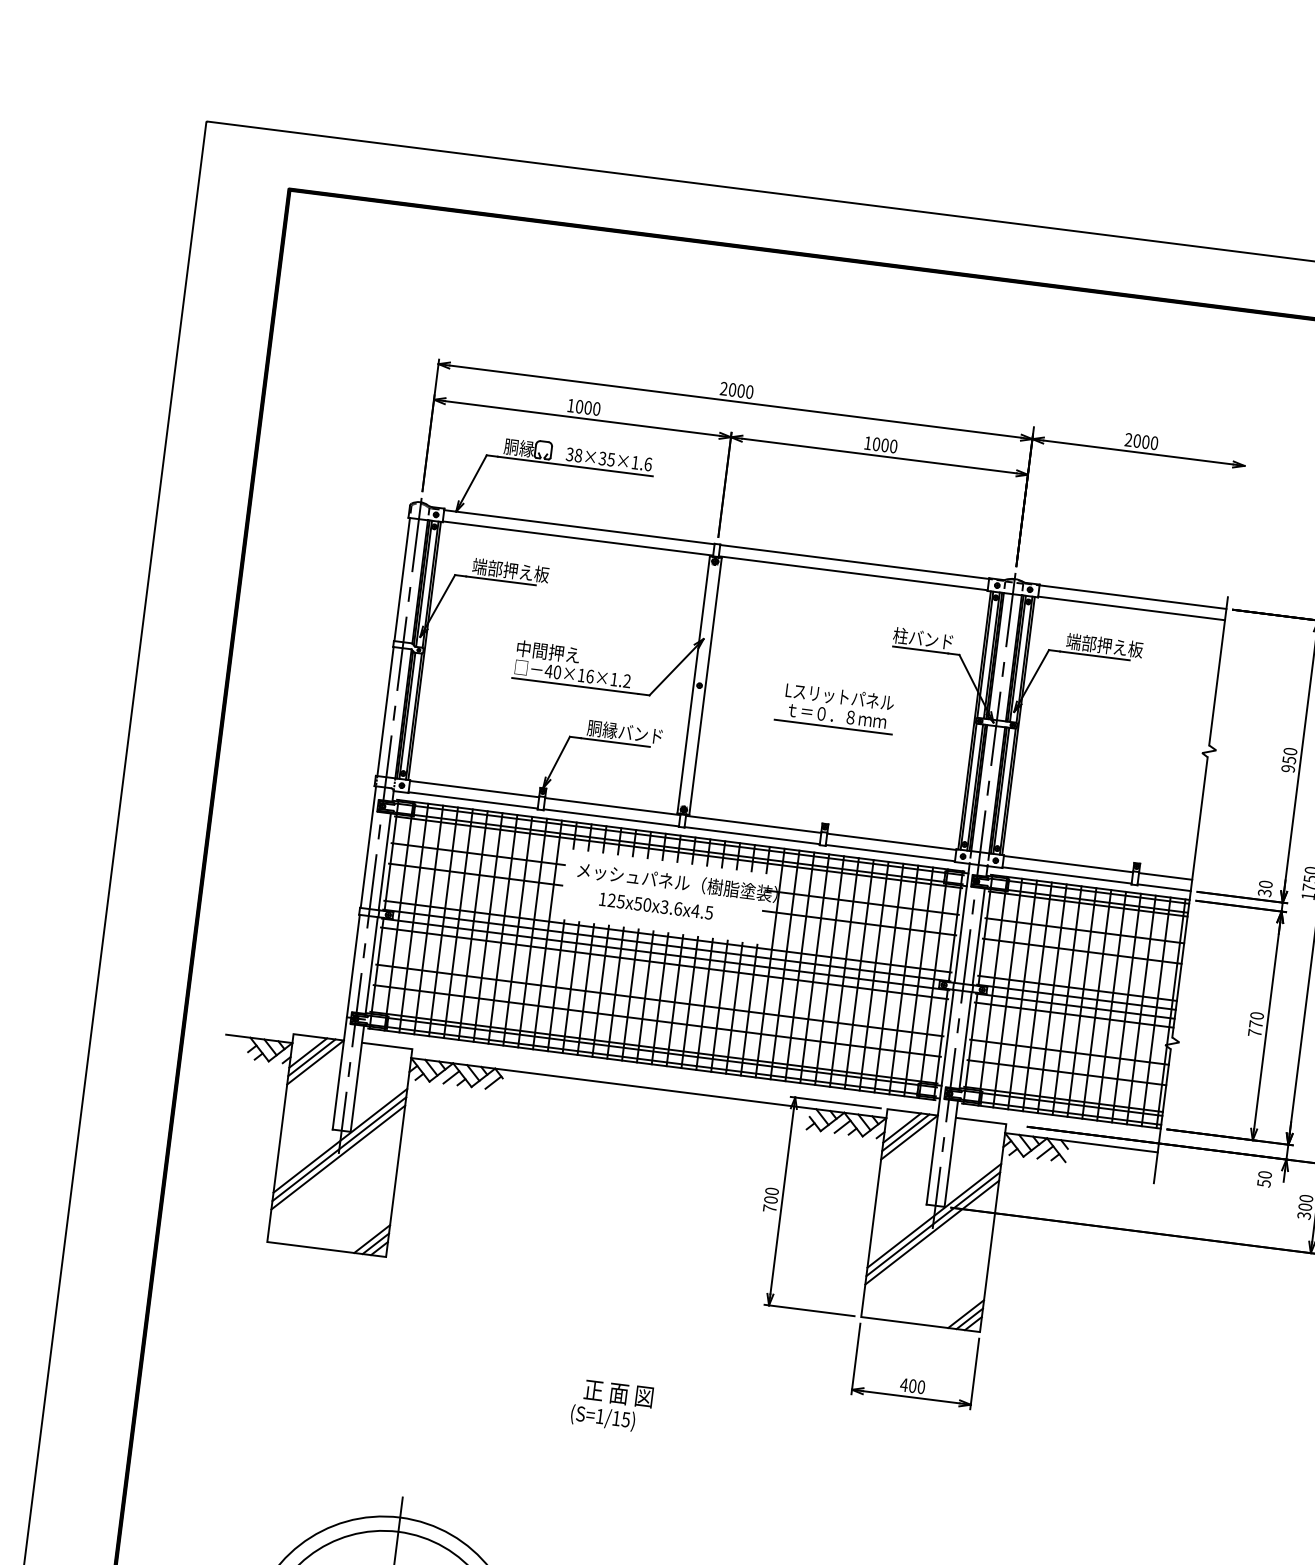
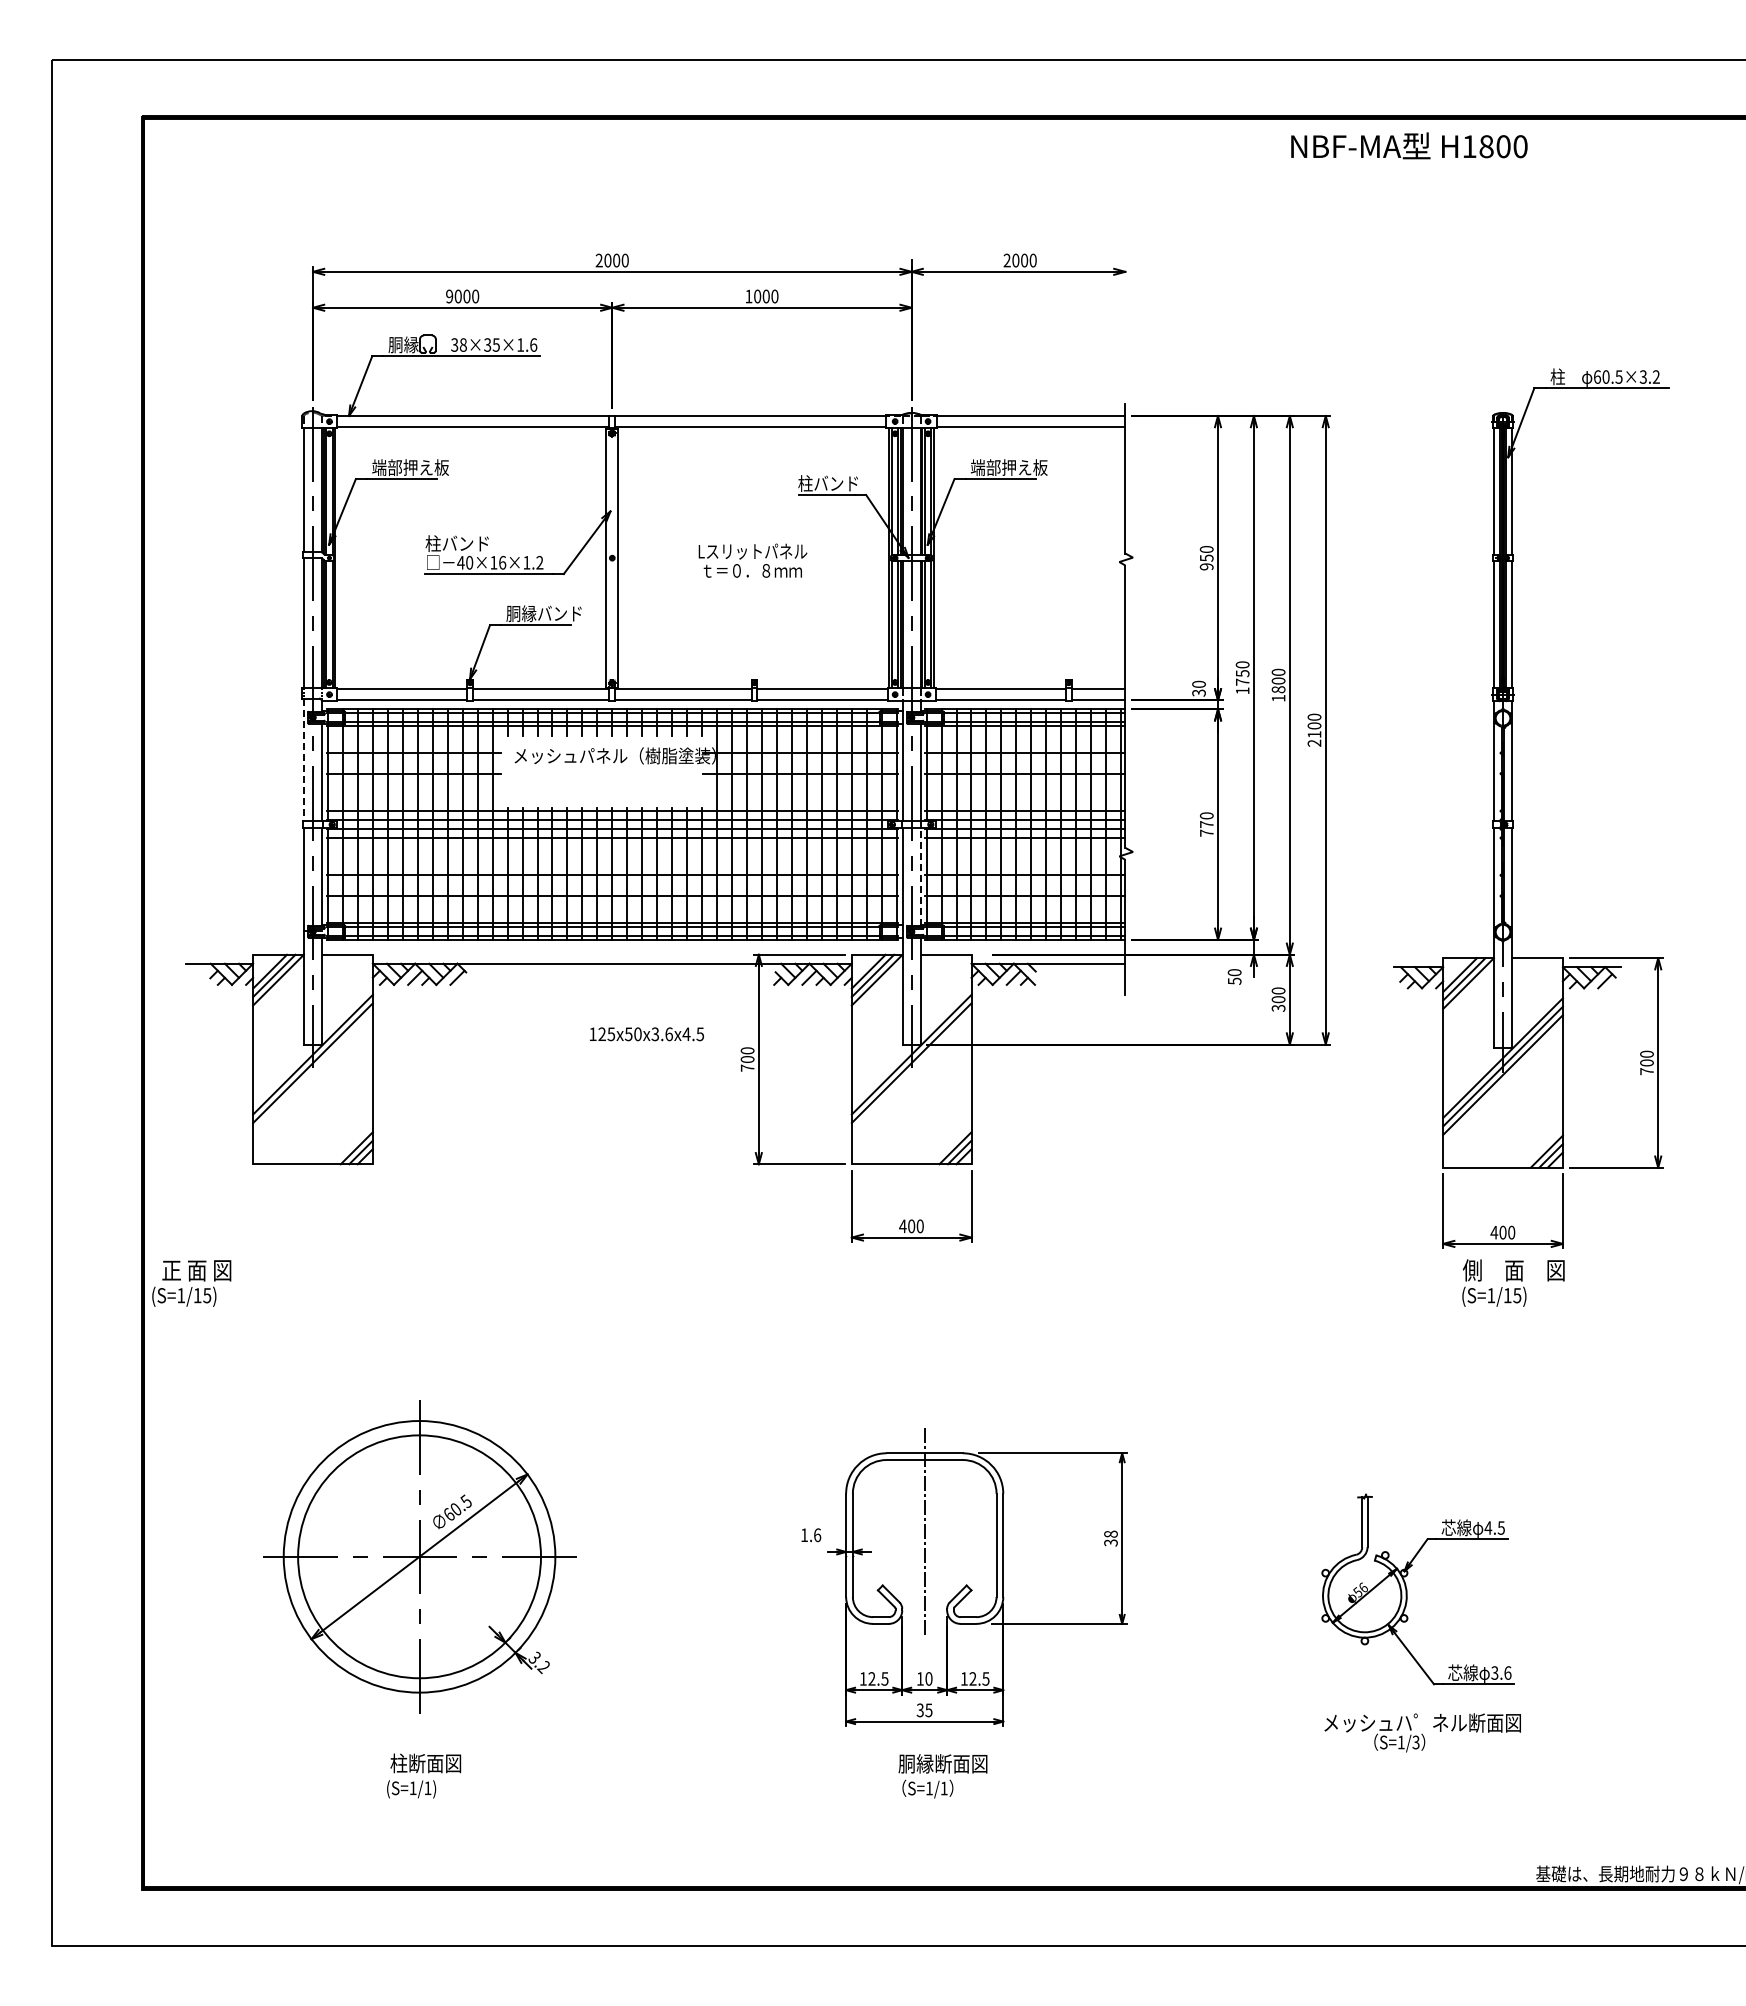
text: (570, 405) -> (449, 296), 1000 -> 9000
text: (547, 651) -> (457, 543), 中間押え -> 柱バンド
line: (833, 727) -> (750, 582), removed
line: (367, 847) -> (303, 760), solid -> dashed
text: (655, 906) -> (646, 1034), moved
line: (965, 1040) -> (920, 876), solid -> dashed
line: (337, 1157) -> (312, 1071), removed
line: (932, 1232) -> (911, 1071), removed
text: (611, 1405) -> (191, 1283), moved

